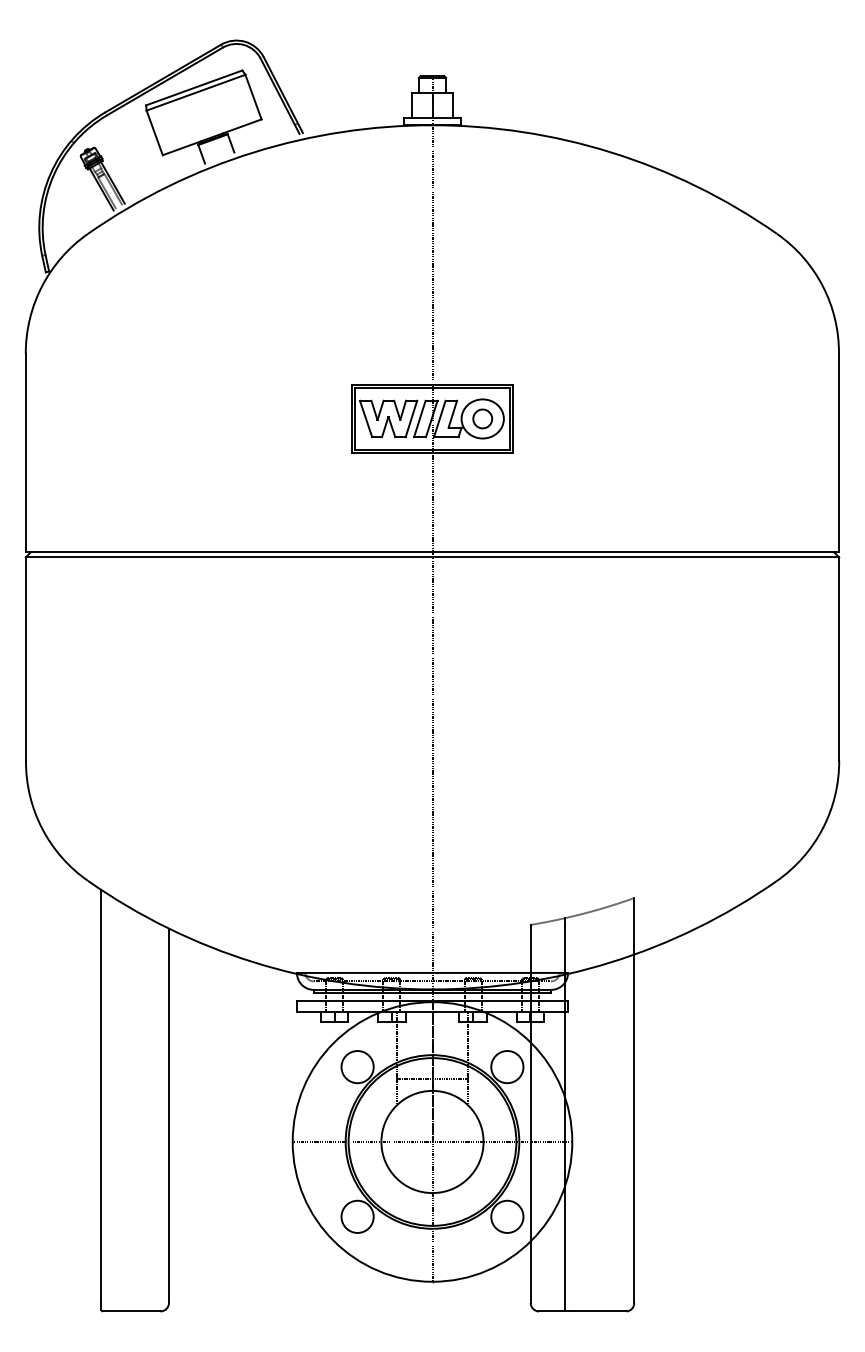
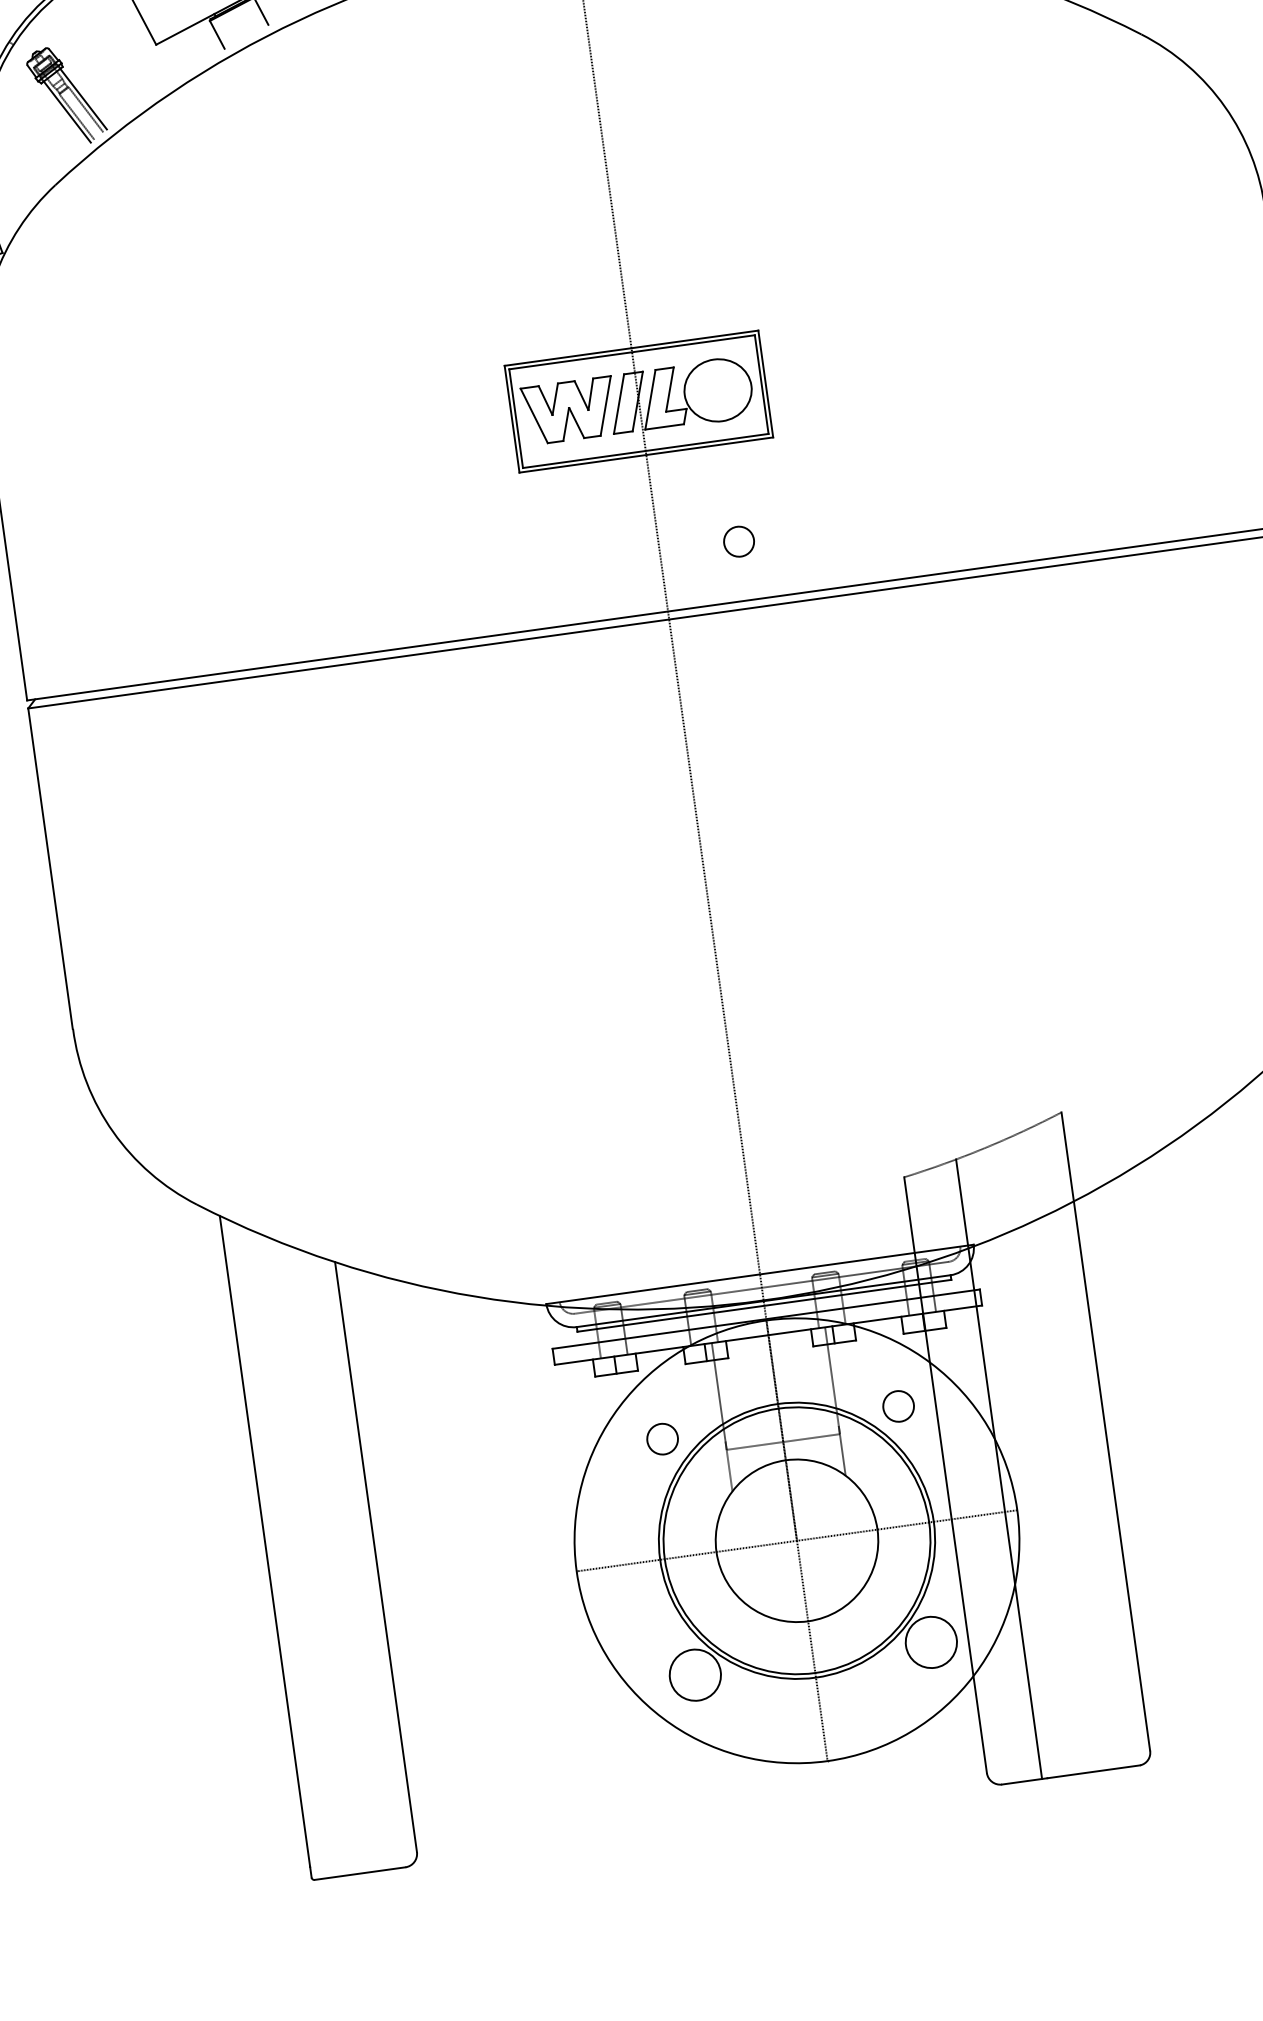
part: (482, 418) -> (738, 541), moved
circle: (357, 1067) -> (662, 1439), size x0.6
circle: (507, 1067) -> (898, 1407), size x0.6

